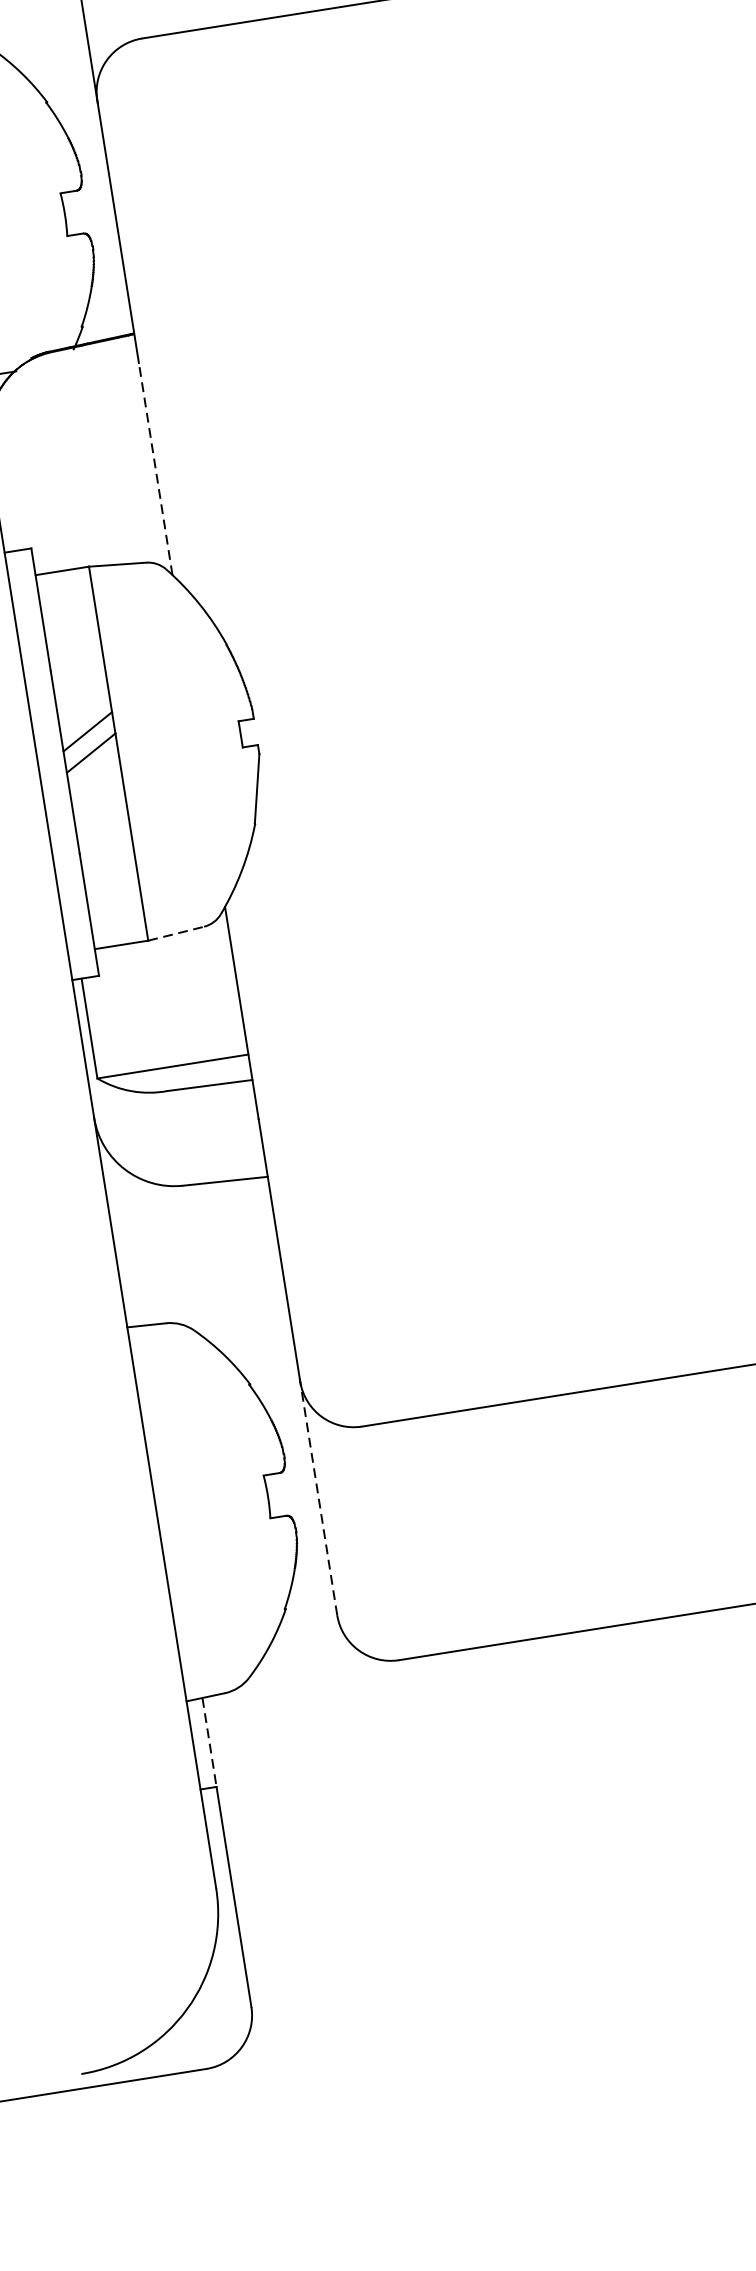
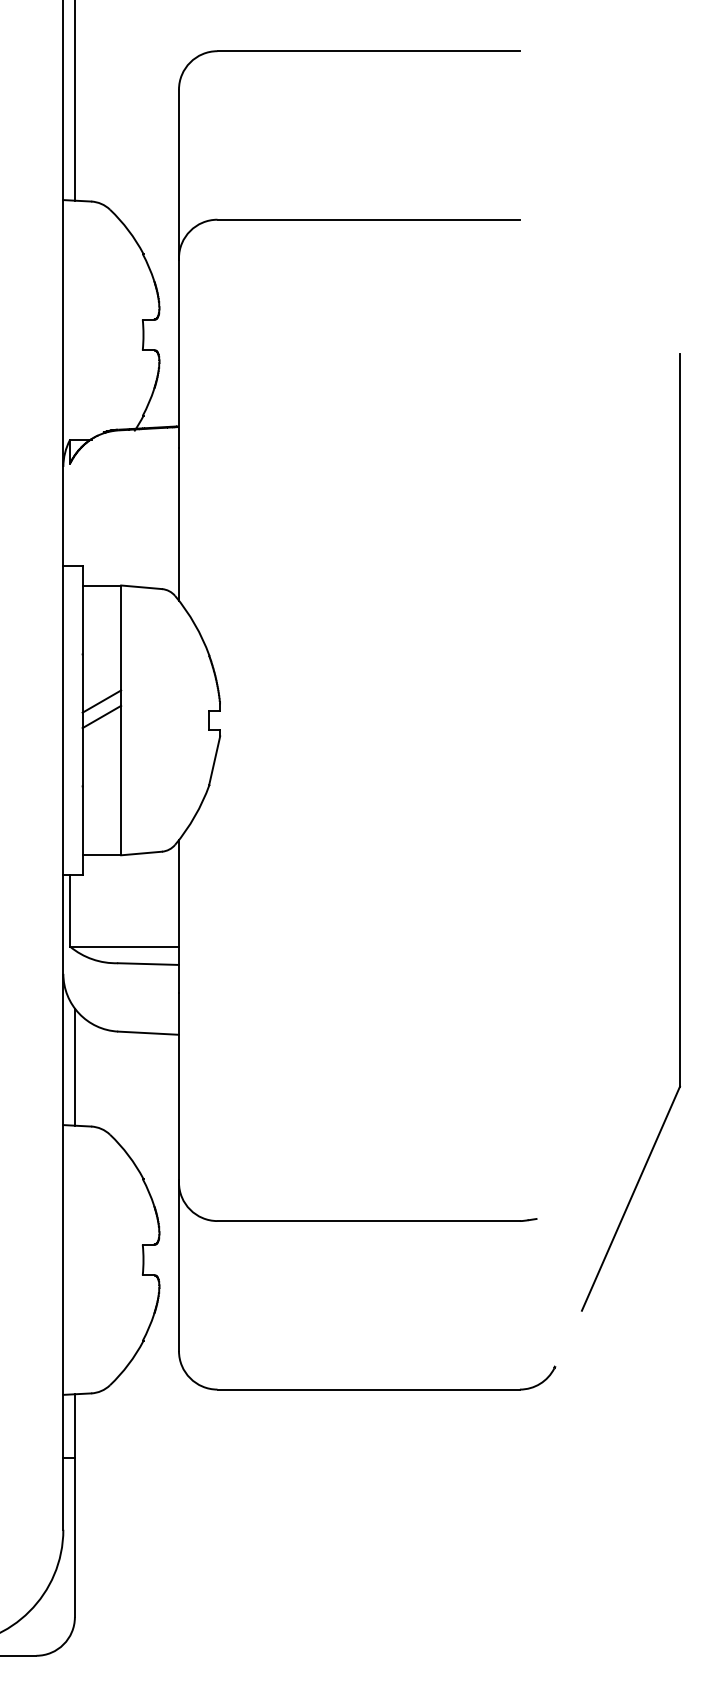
line: (154, 468) -> (178, 523), dashed -> solid
line: (176, 933) -> (141, 853), dashed -> solid
line: (129, 1243) -> (74, 1066), added
line: (317, 1496) -> (178, 1265), dashed -> solid
line: (208, 1742) -> (74, 1426), dashed -> solid

